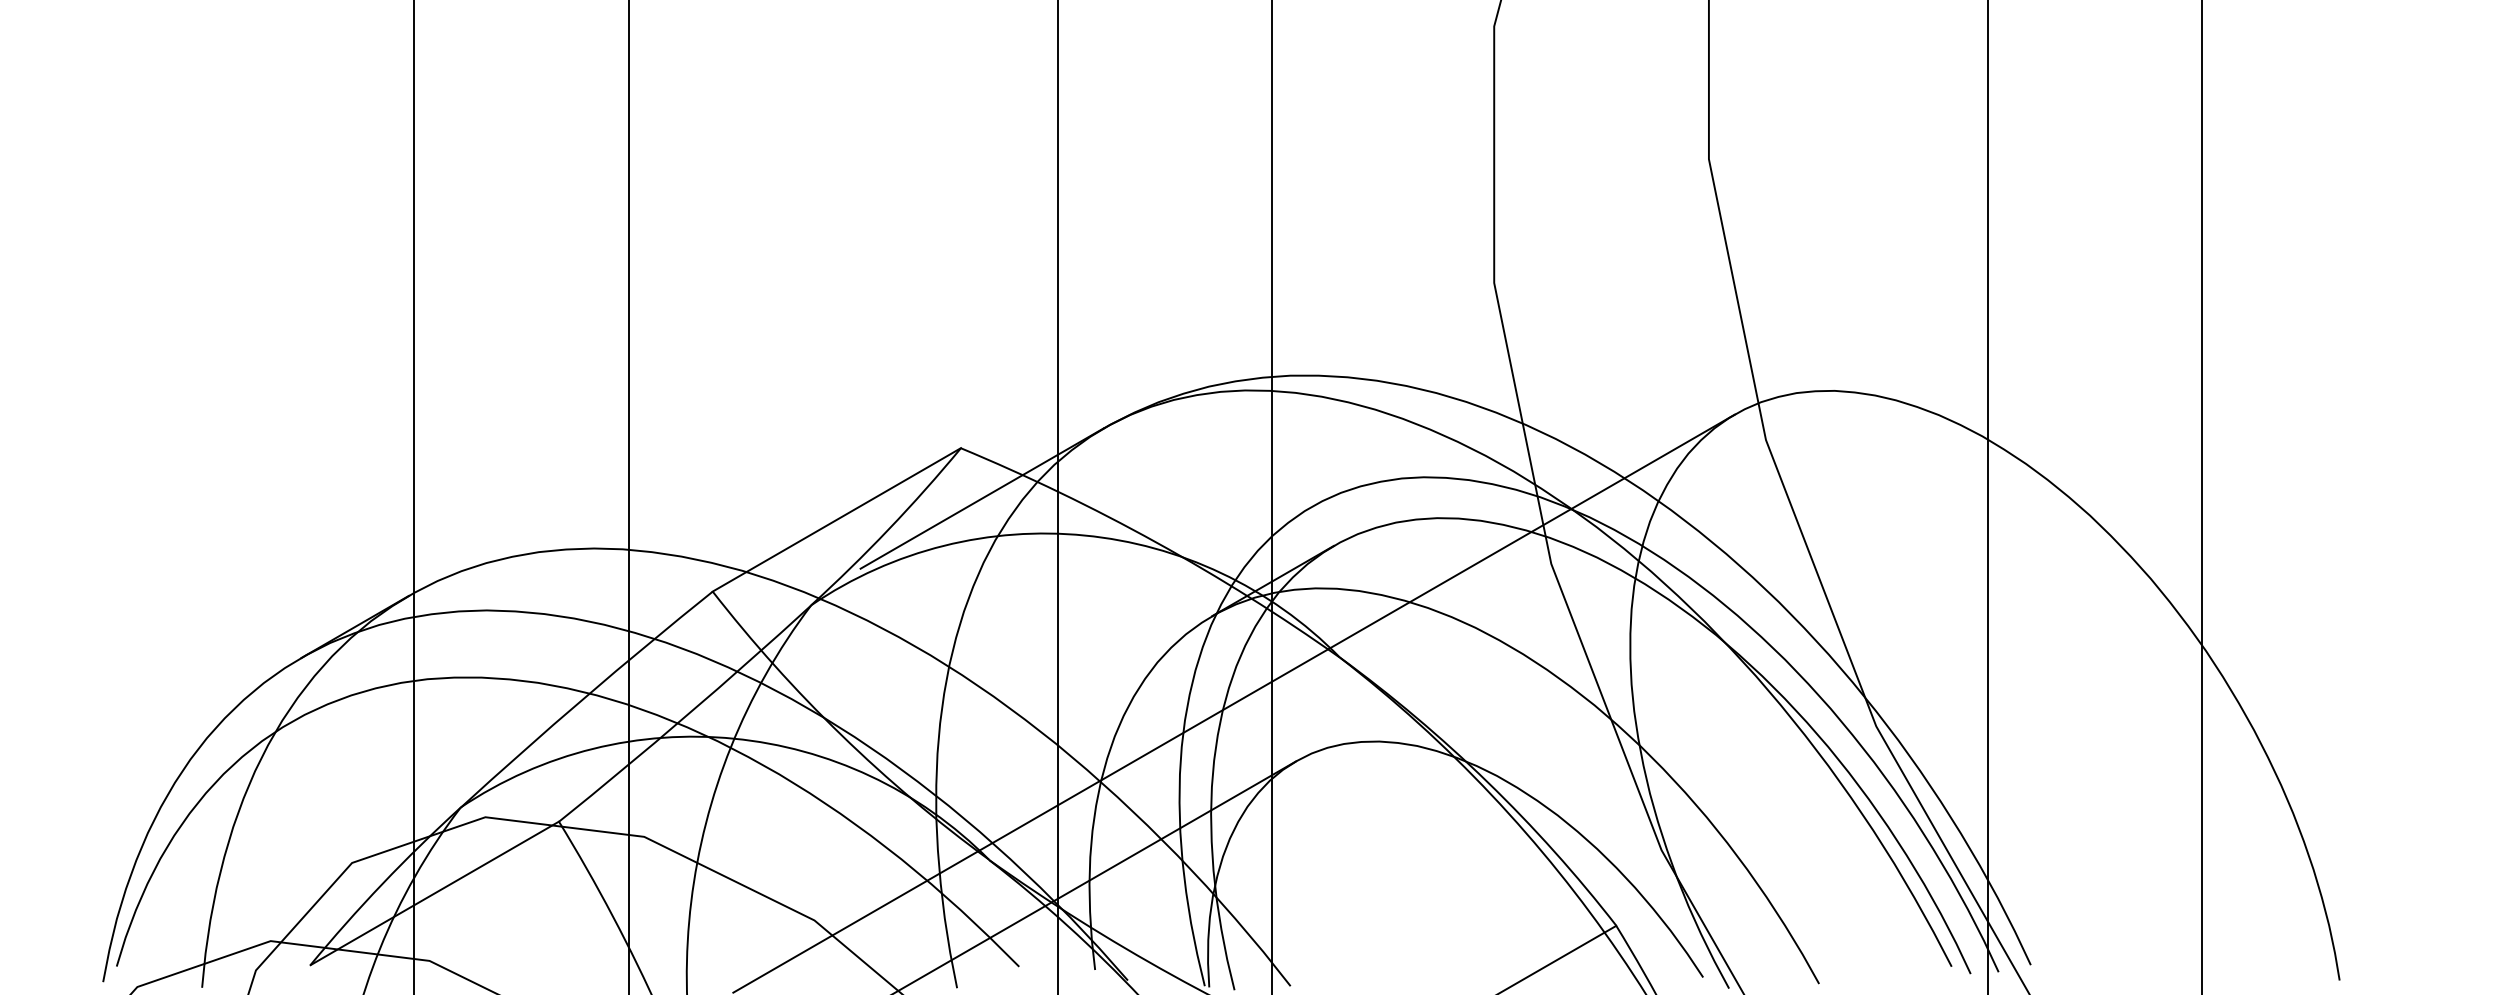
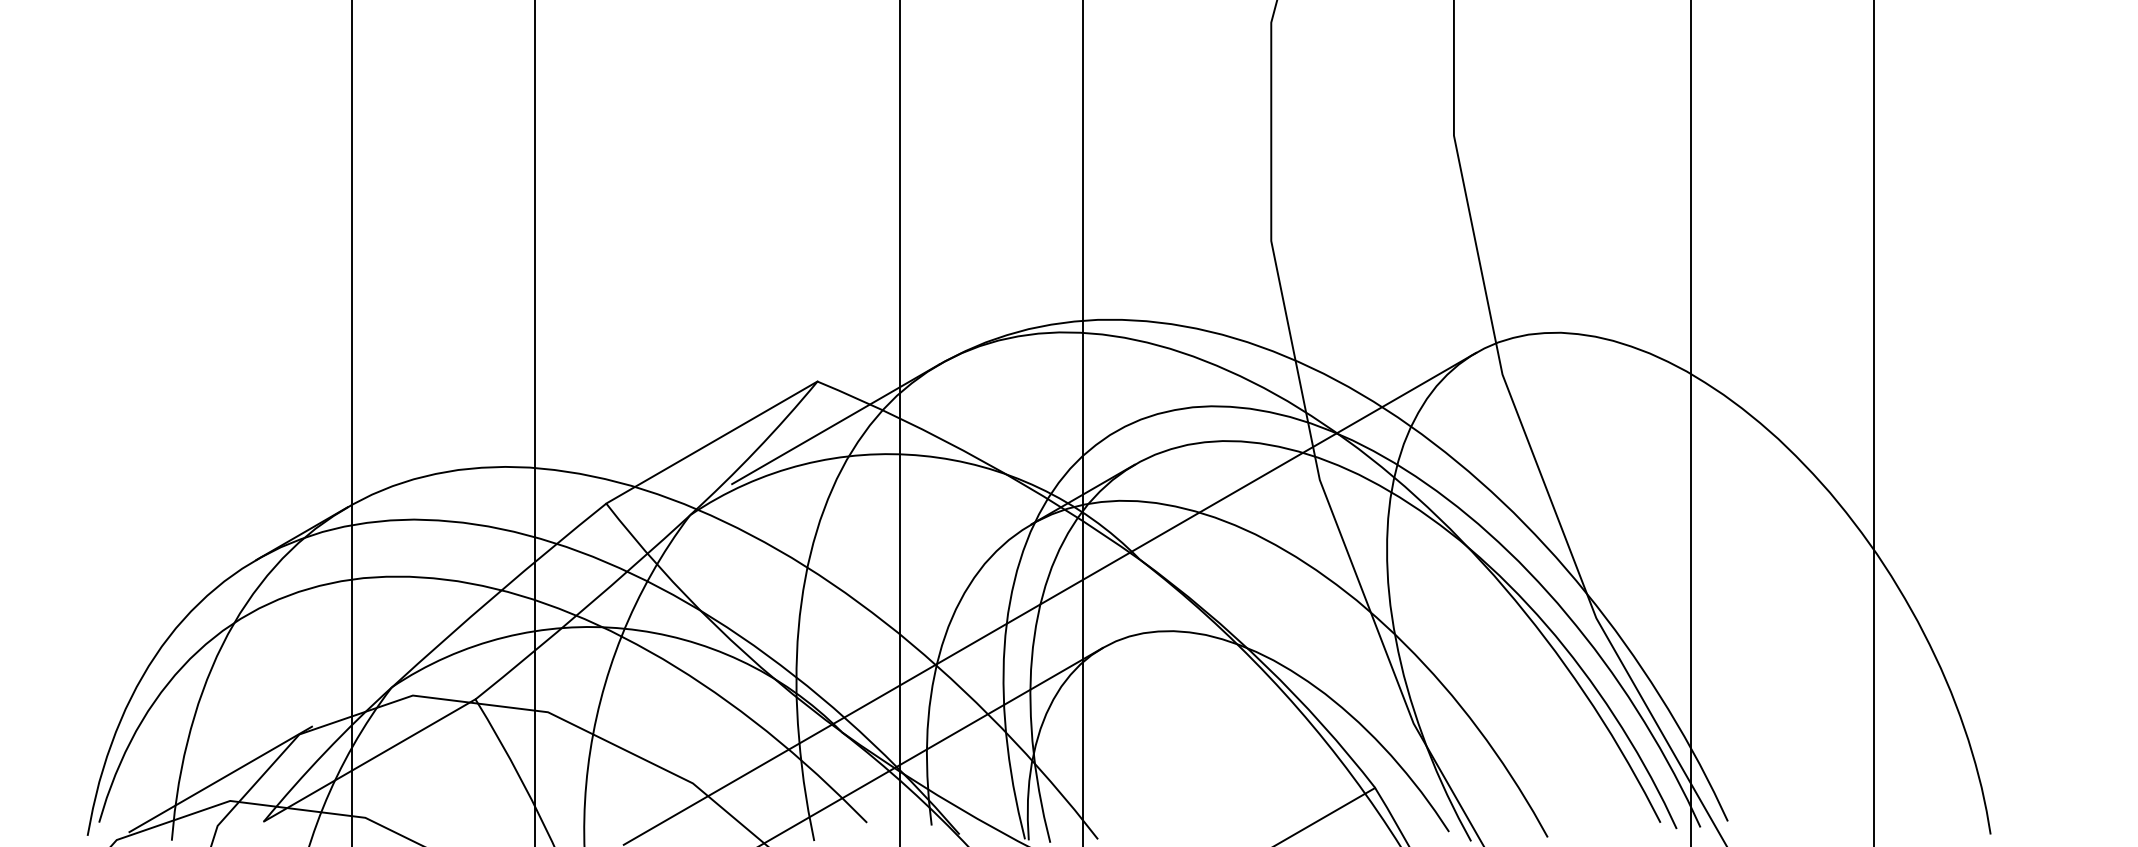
line: (259, 915) -> (220, 779), added

